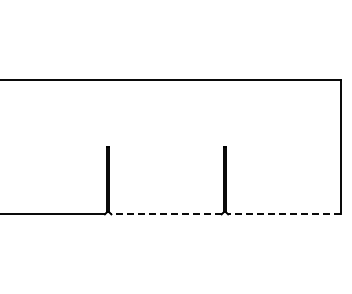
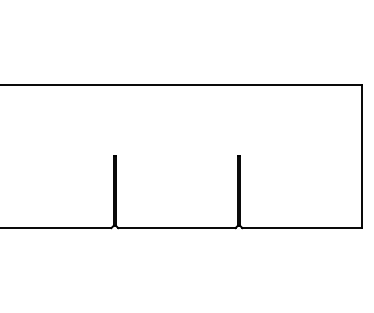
line: (166, 214) -> (176, 228), dashed -> solid
line: (283, 214) -> (301, 228), dashed -> solid

